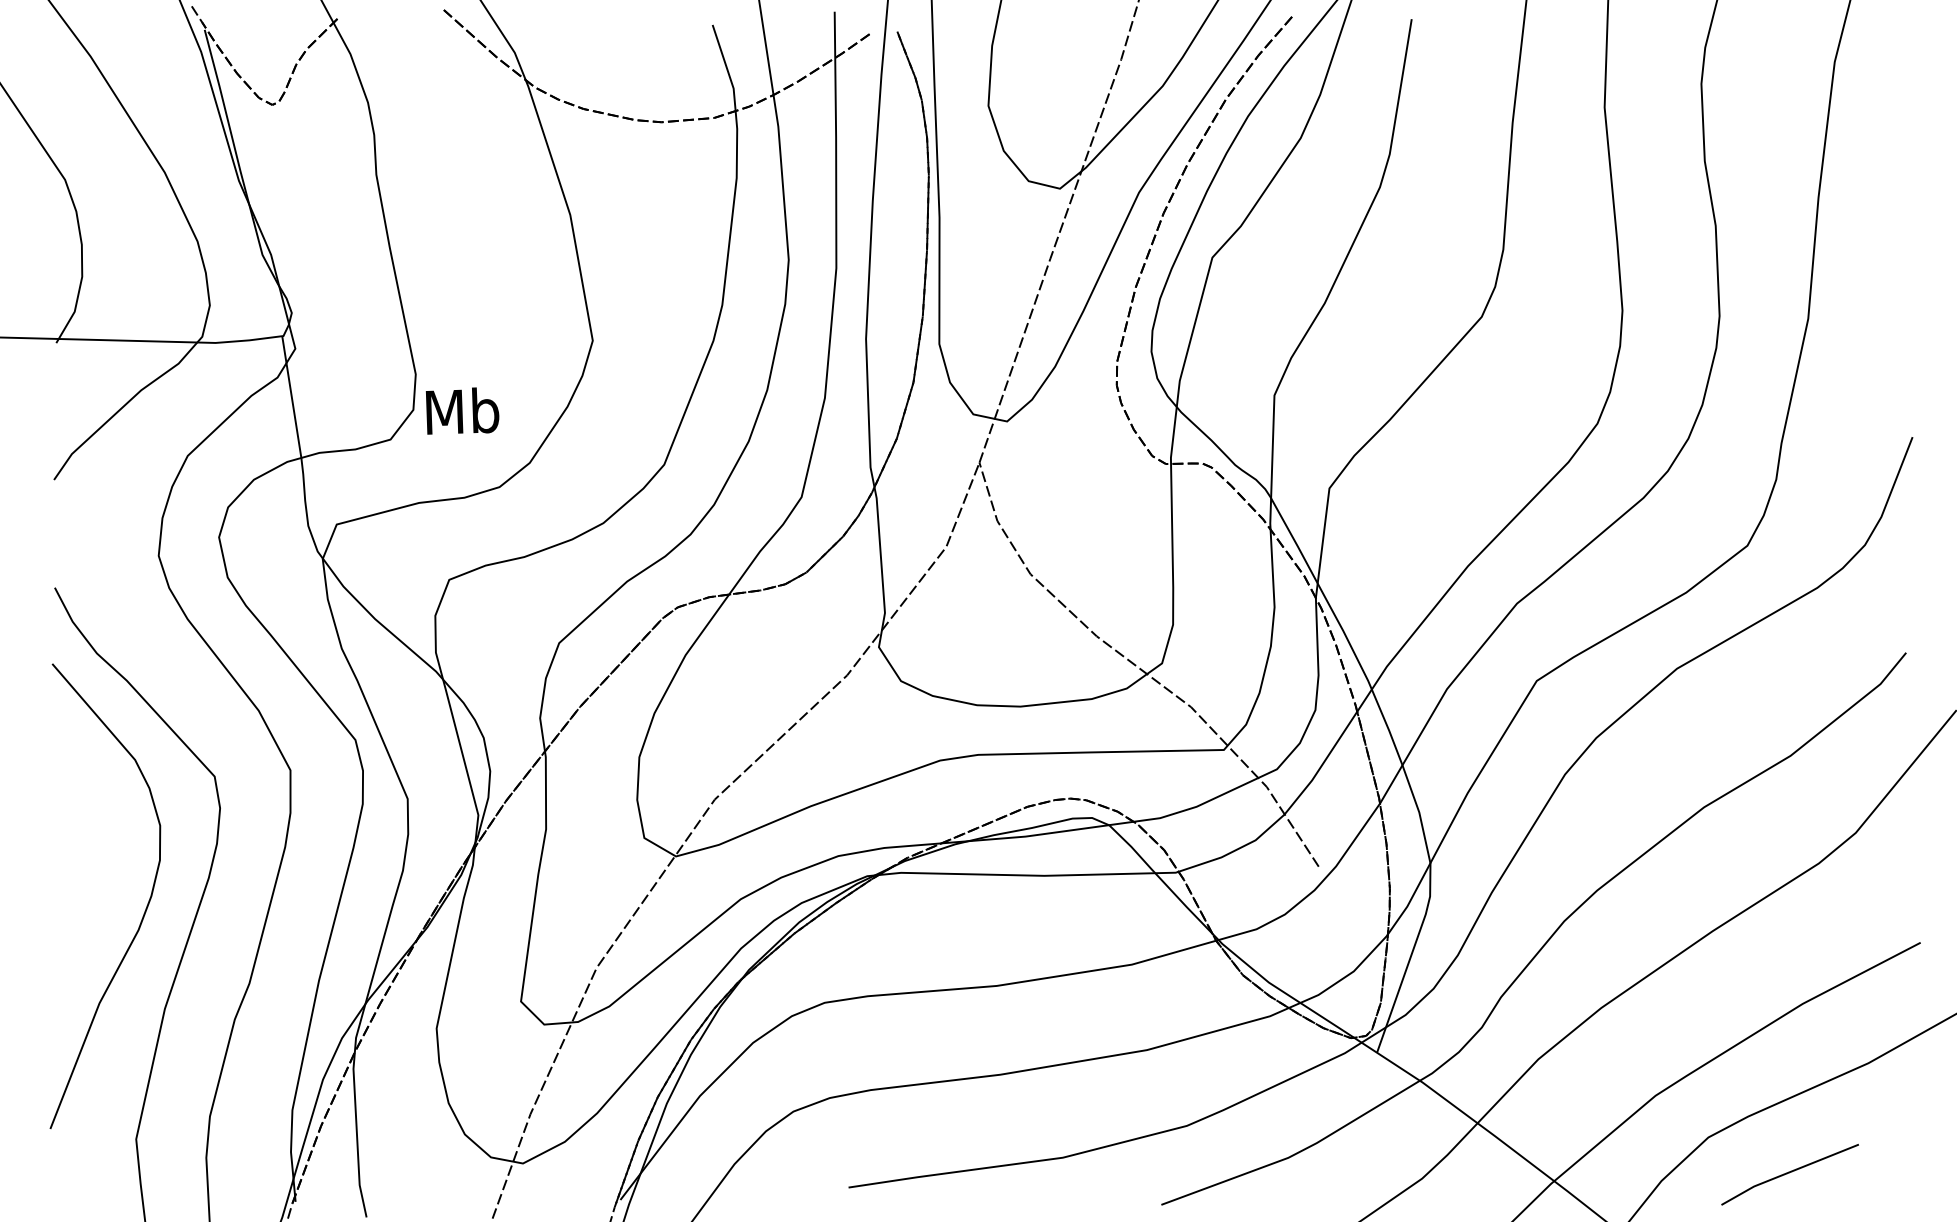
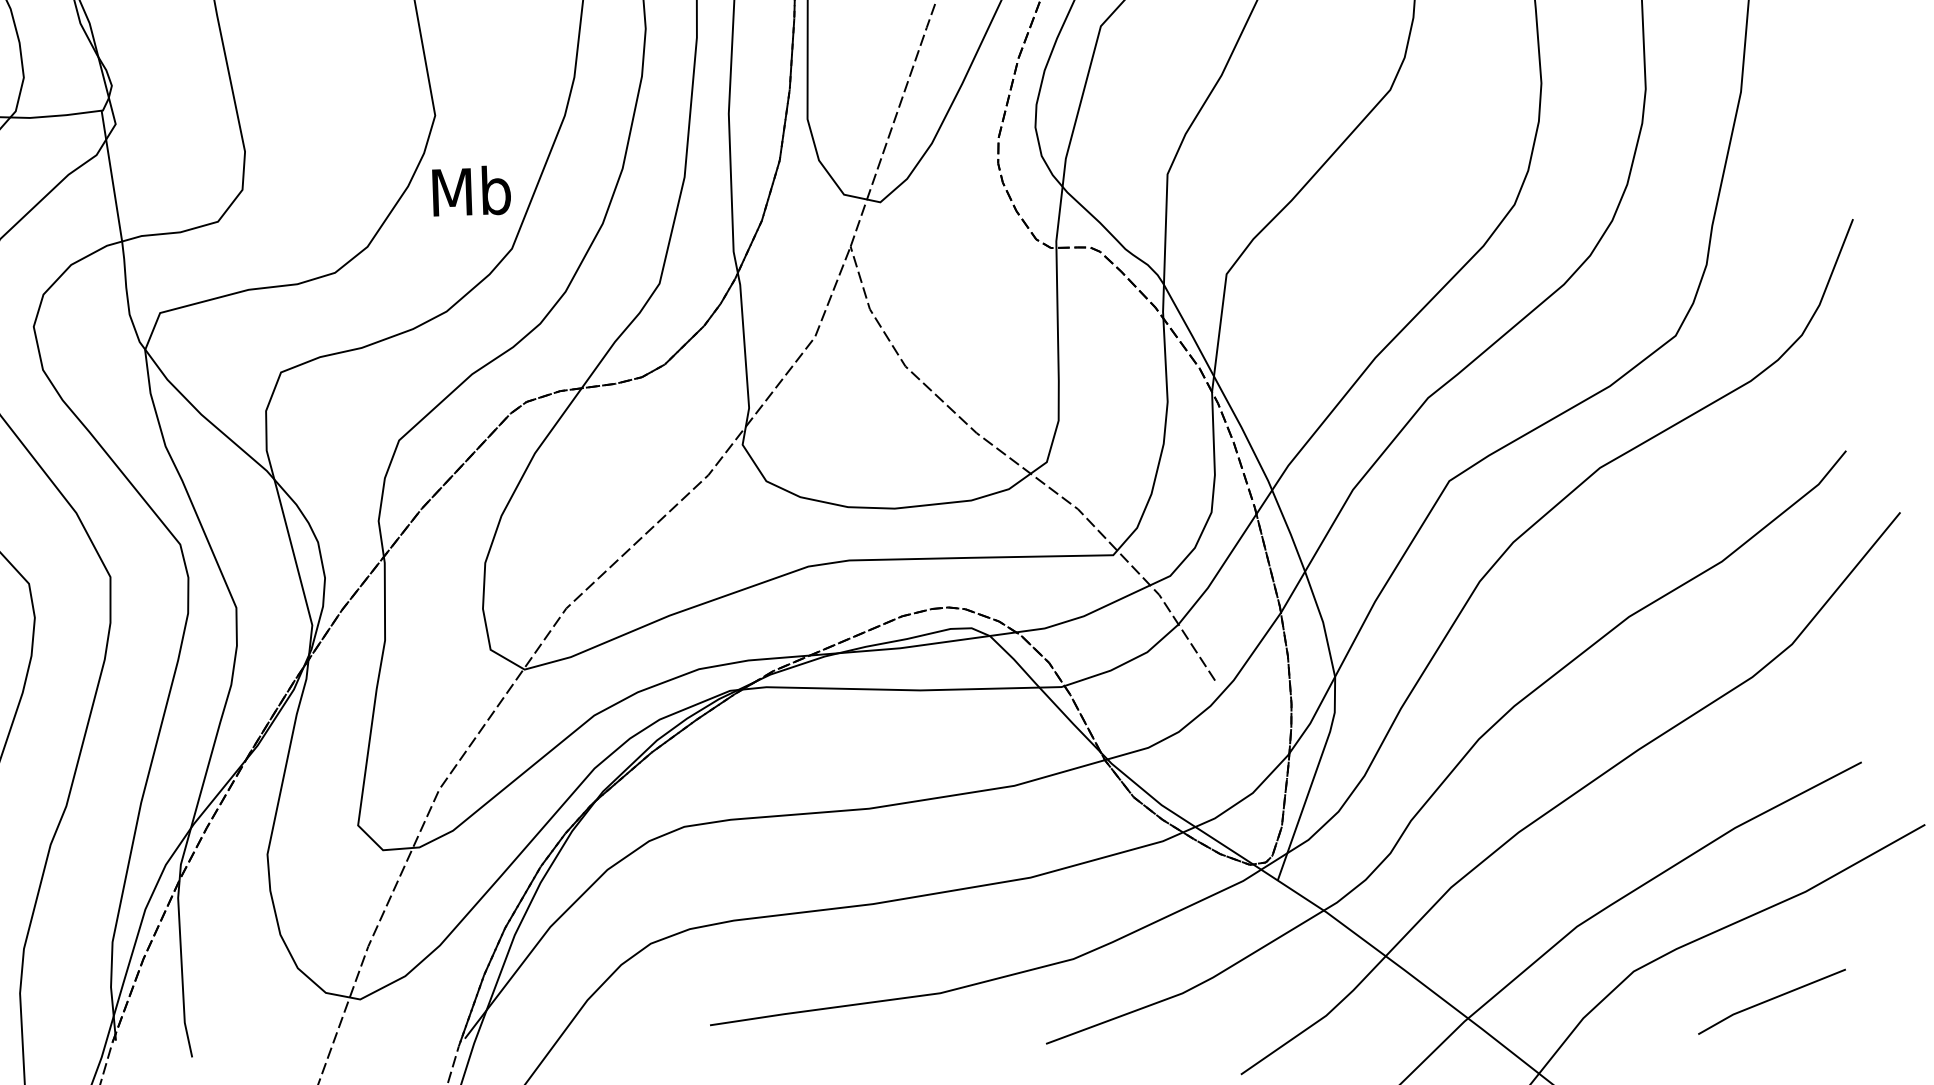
text: (462, 410) -> (471, 190), moved
line: (1789, 1173) -> (1771, 1000), moved

